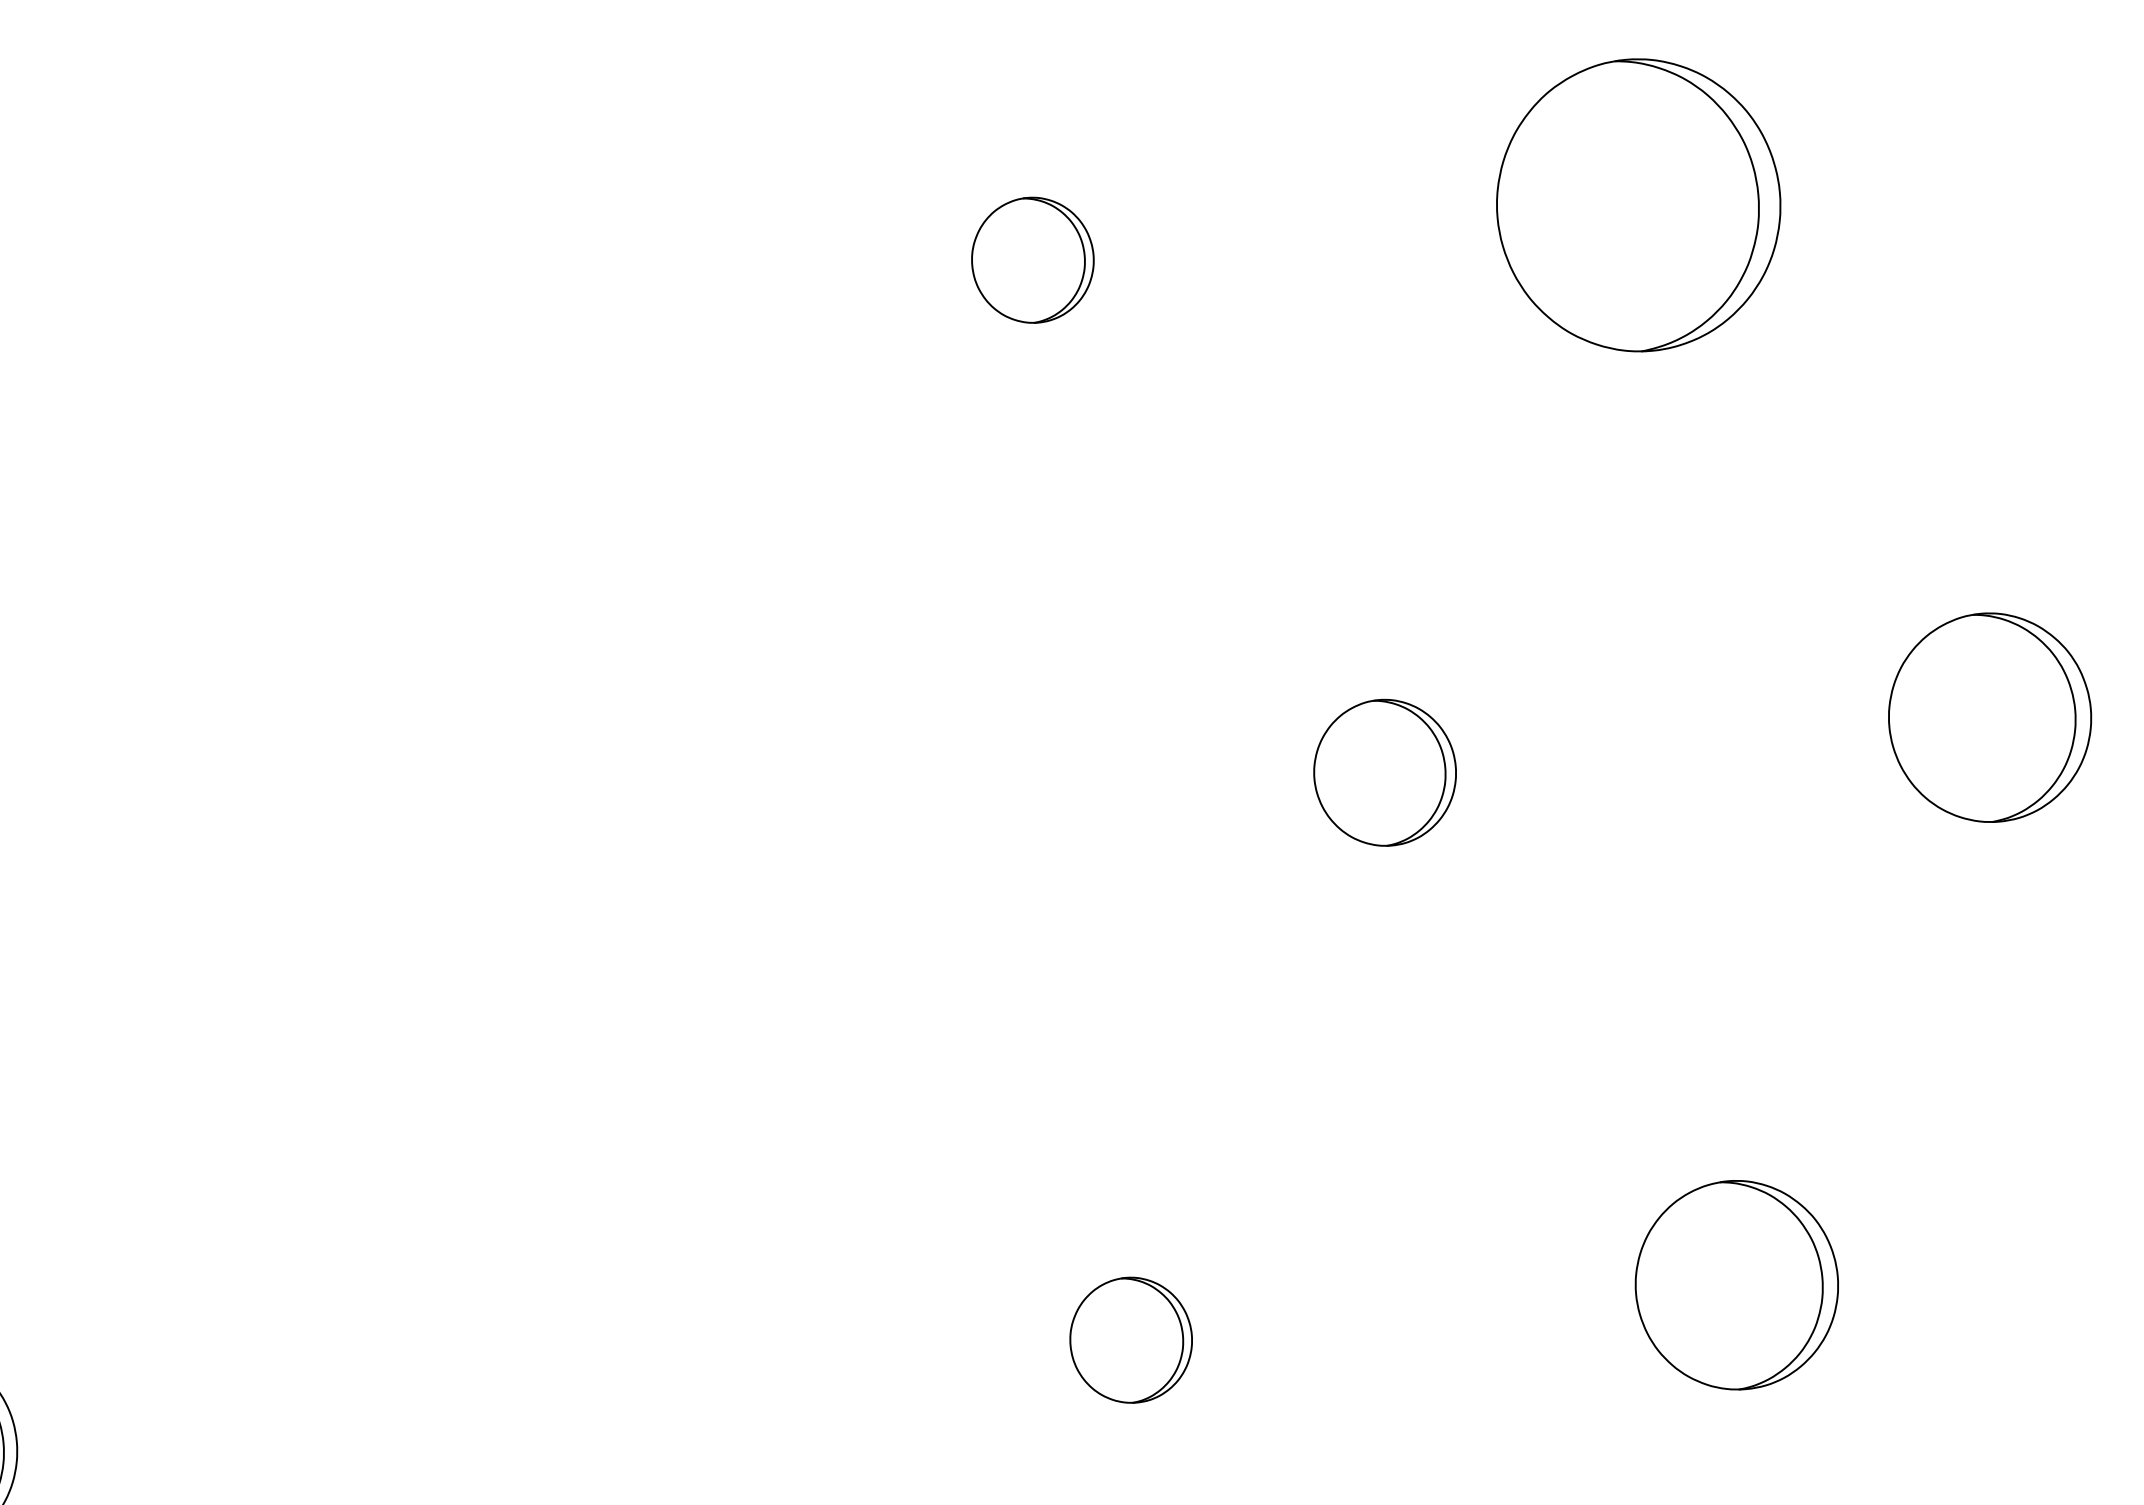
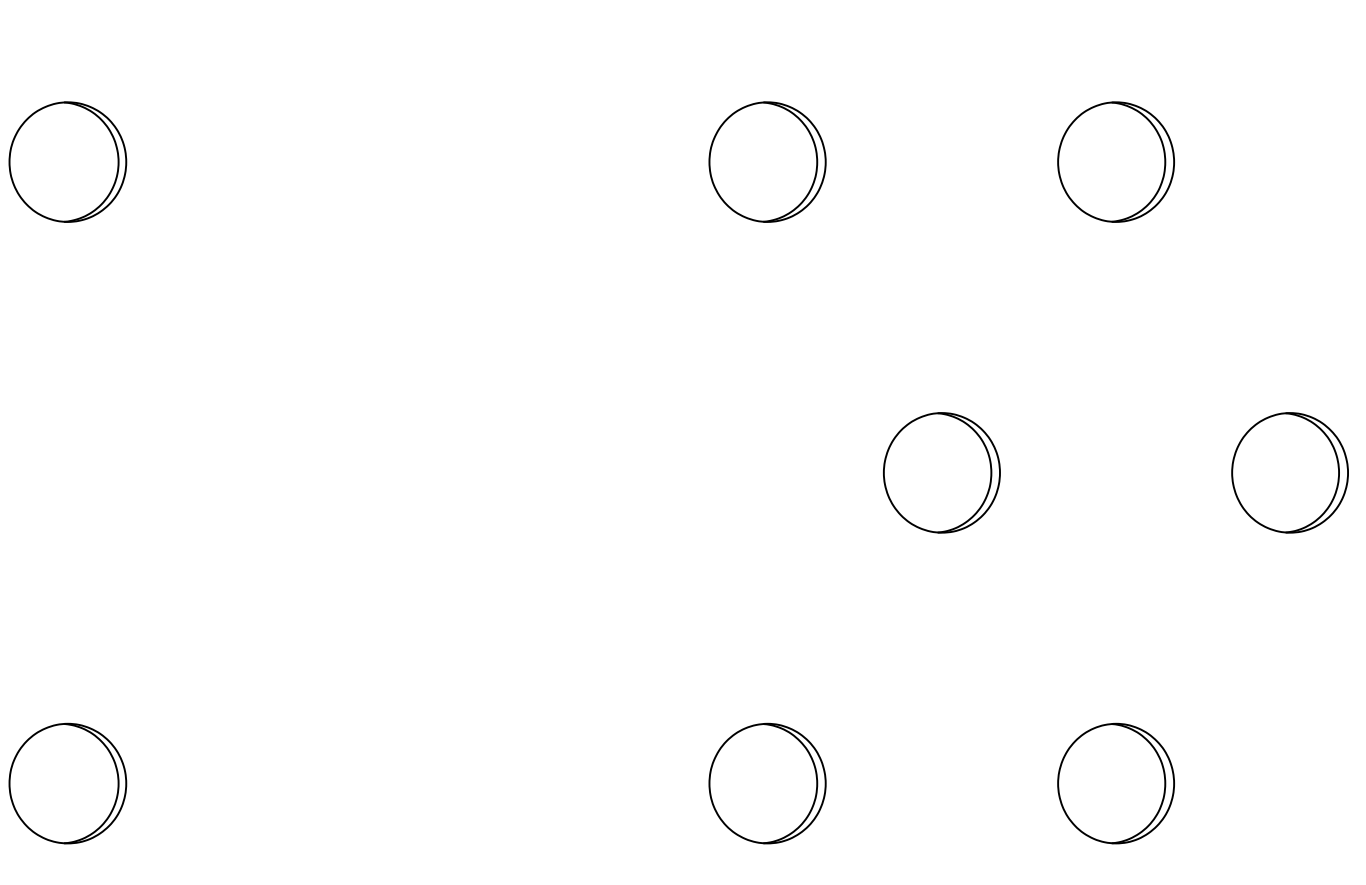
part: (1637, 204) -> (1115, 161), size x0.71
part: (1032, 259) -> (767, 161), size x1.67
part: (1384, 772) -> (941, 472), size x1.43
part: (1131, 1340) -> (767, 783), size x1.67

